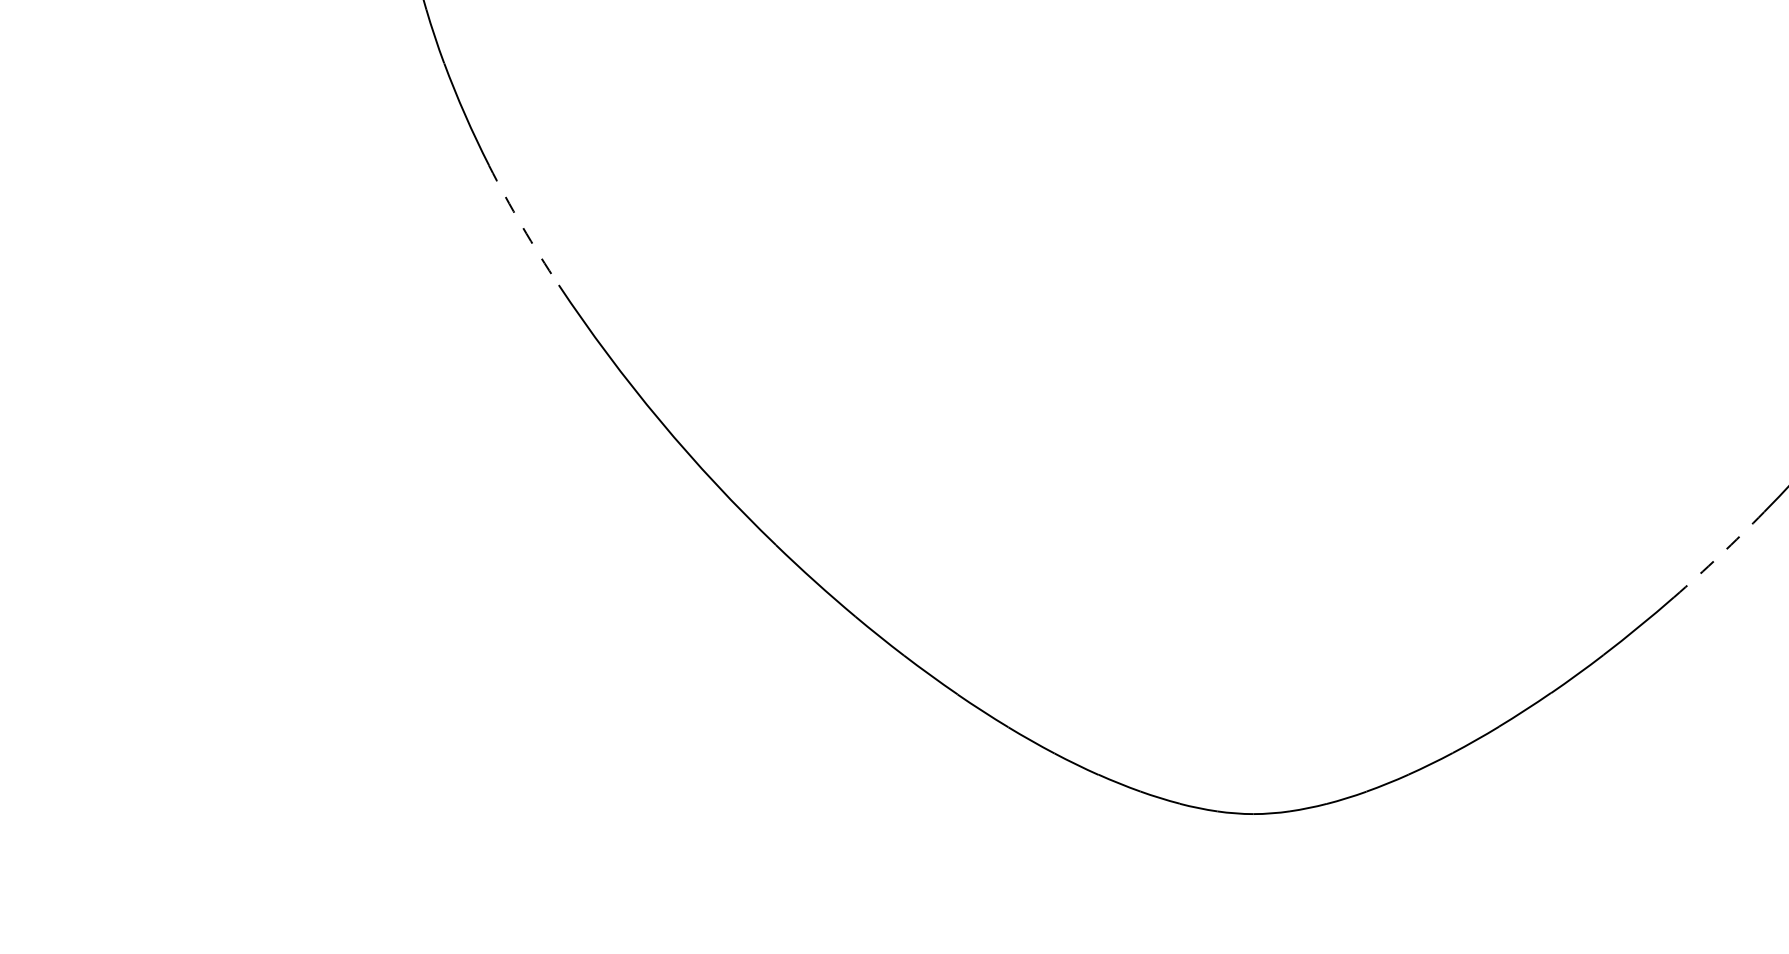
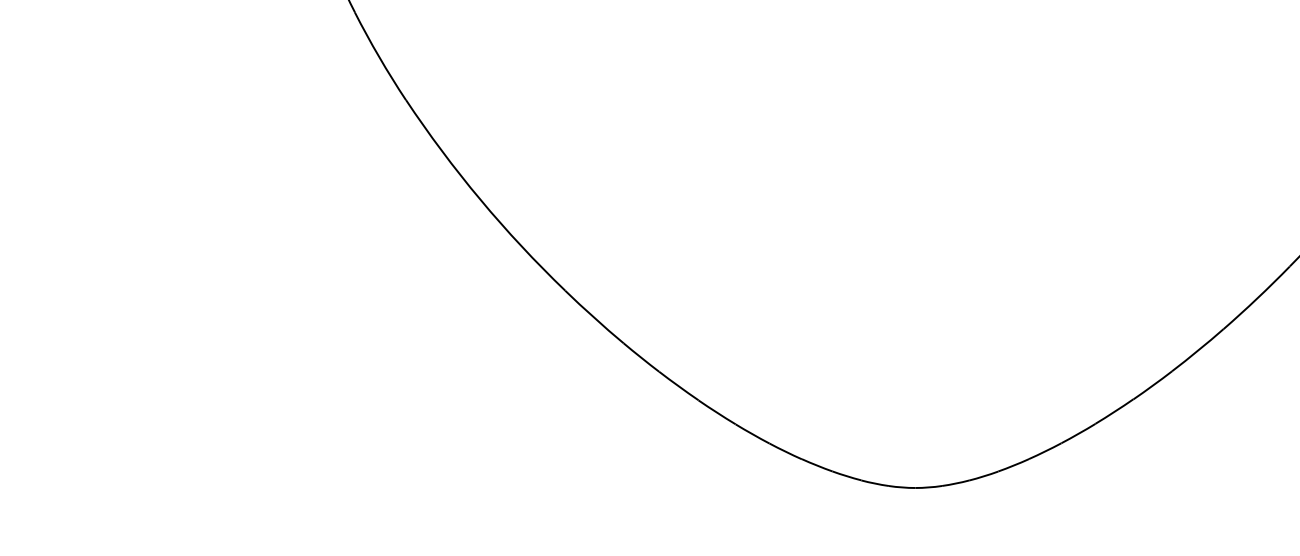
arc: (522, 226) -> (379, 57), dashed -> solid
arc: (1719, 555) -> (1257, 298), dashed -> solid

